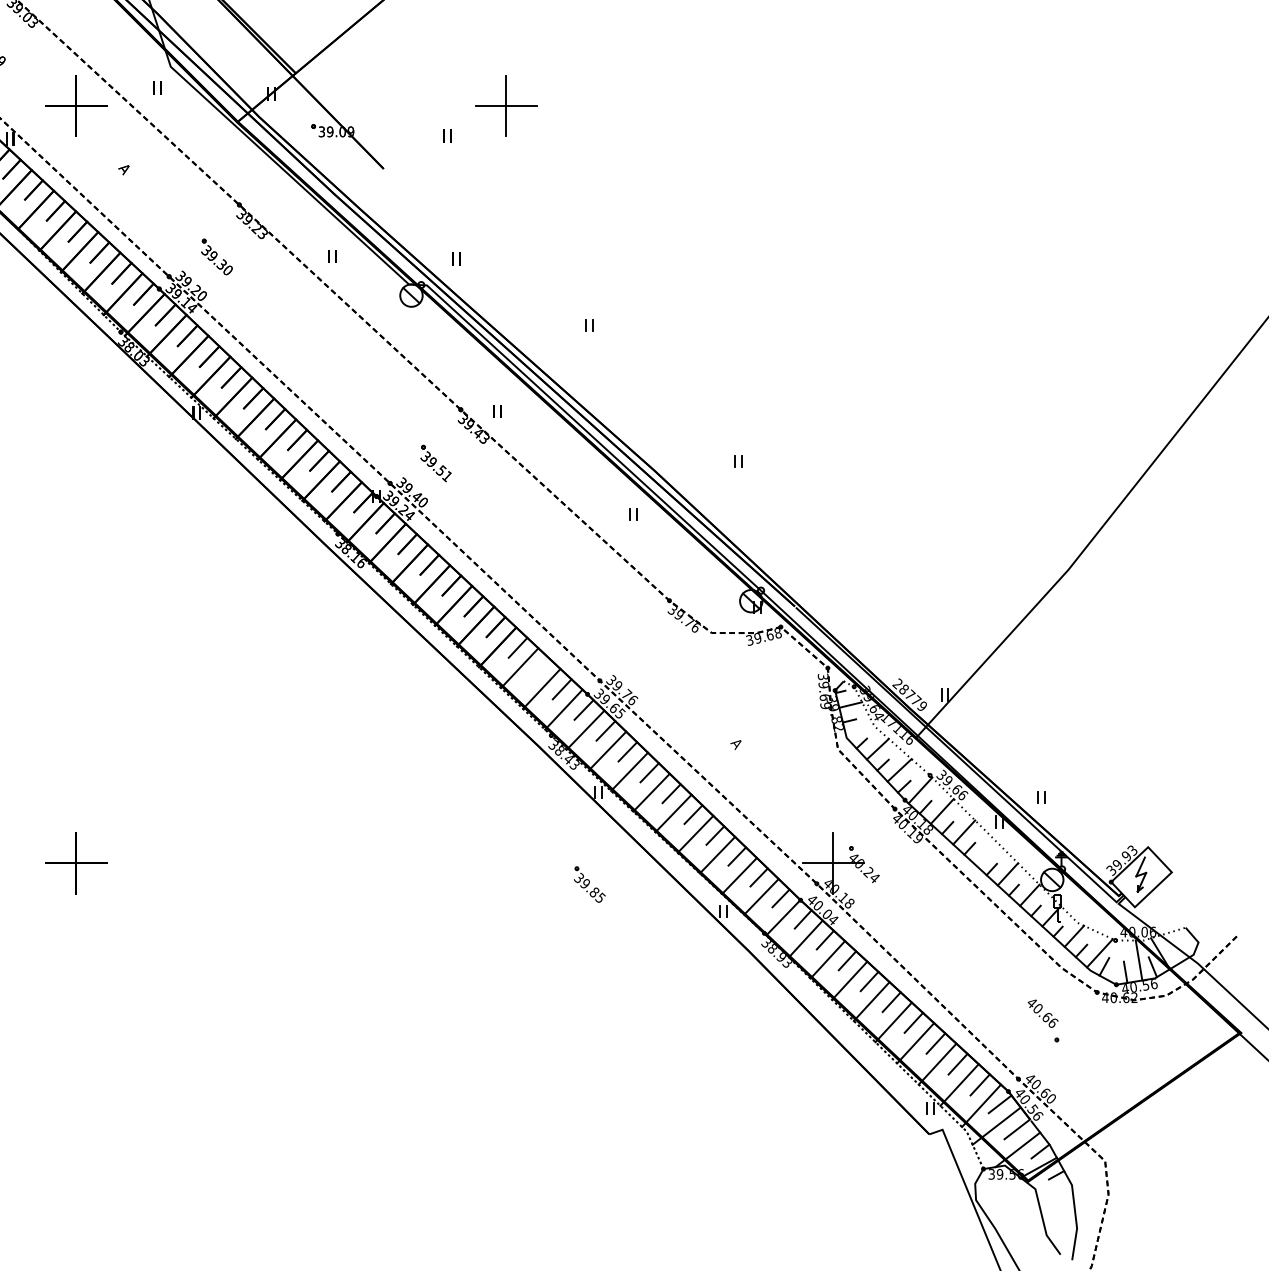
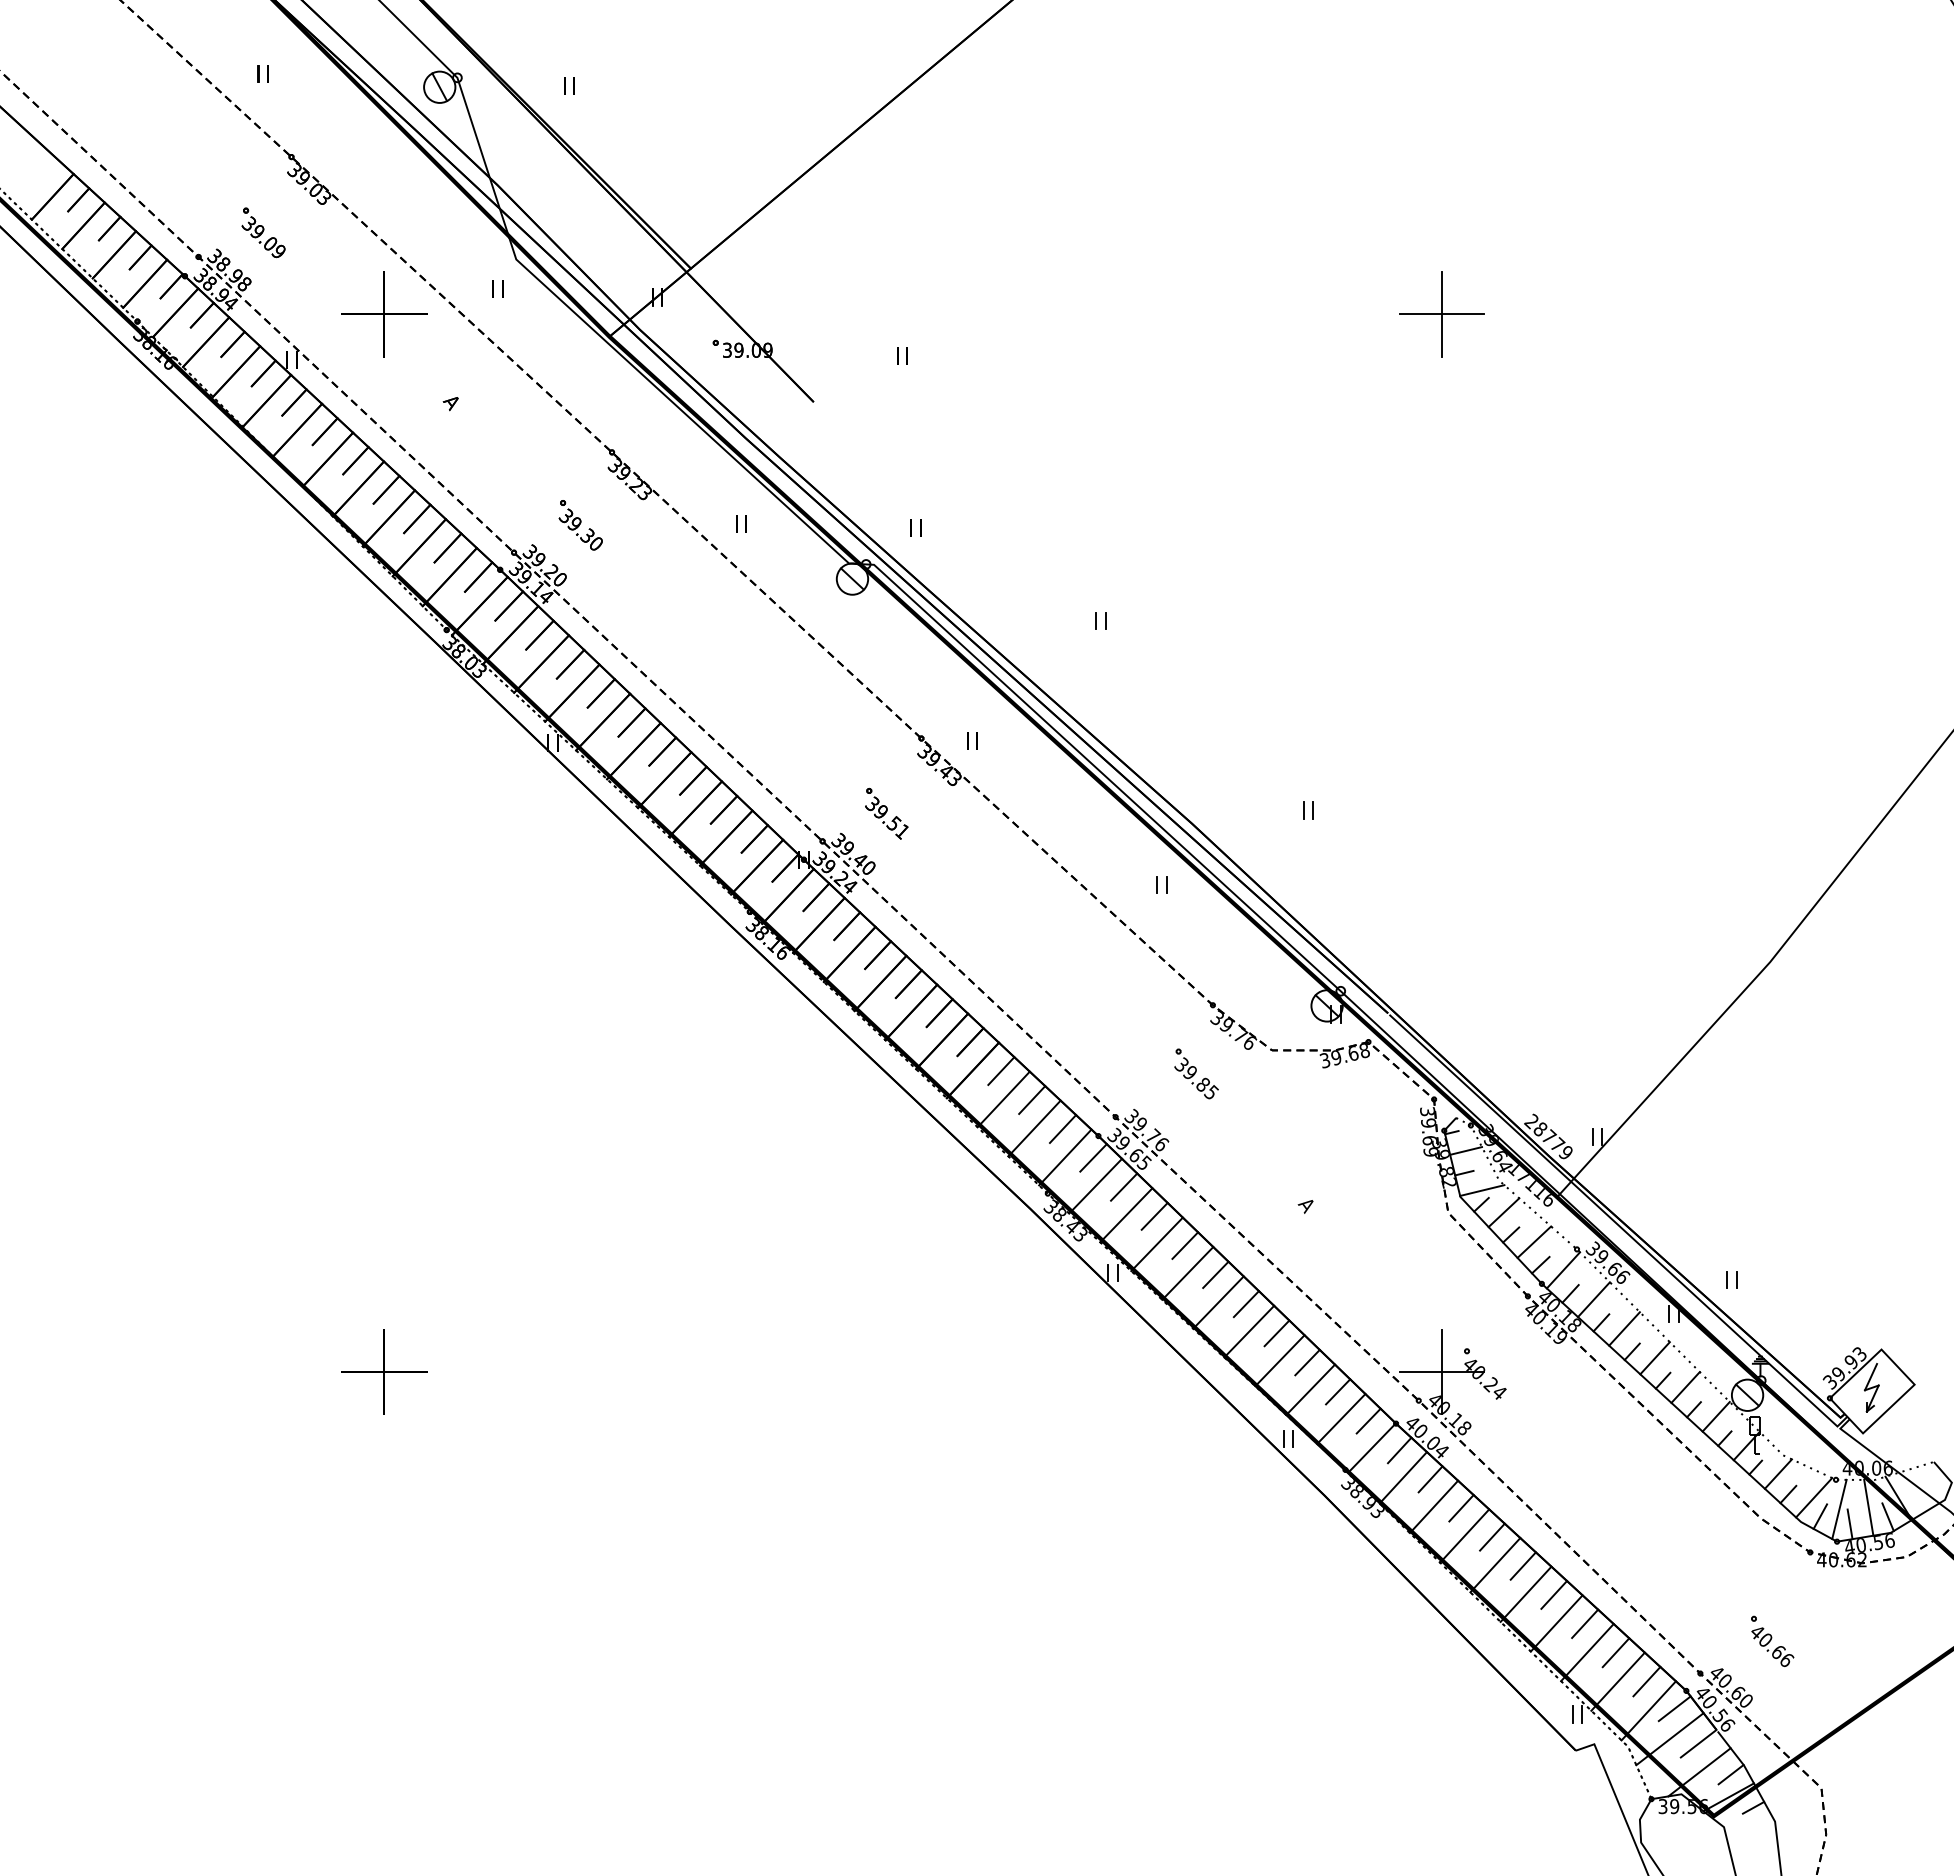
part: (505, 106) -> (1441, 314), moved
line: (540, 668) -> (1032, 1099), added
line: (862, 733) -> (1482, 1190), added
line: (985, 853) -> (1654, 1358), added
part: (589, 884) -> (1196, 1073), moved
line: (1118, 961) -> (1839, 1509), added
text: (1042, 1013) -> (1772, 1646), moved

